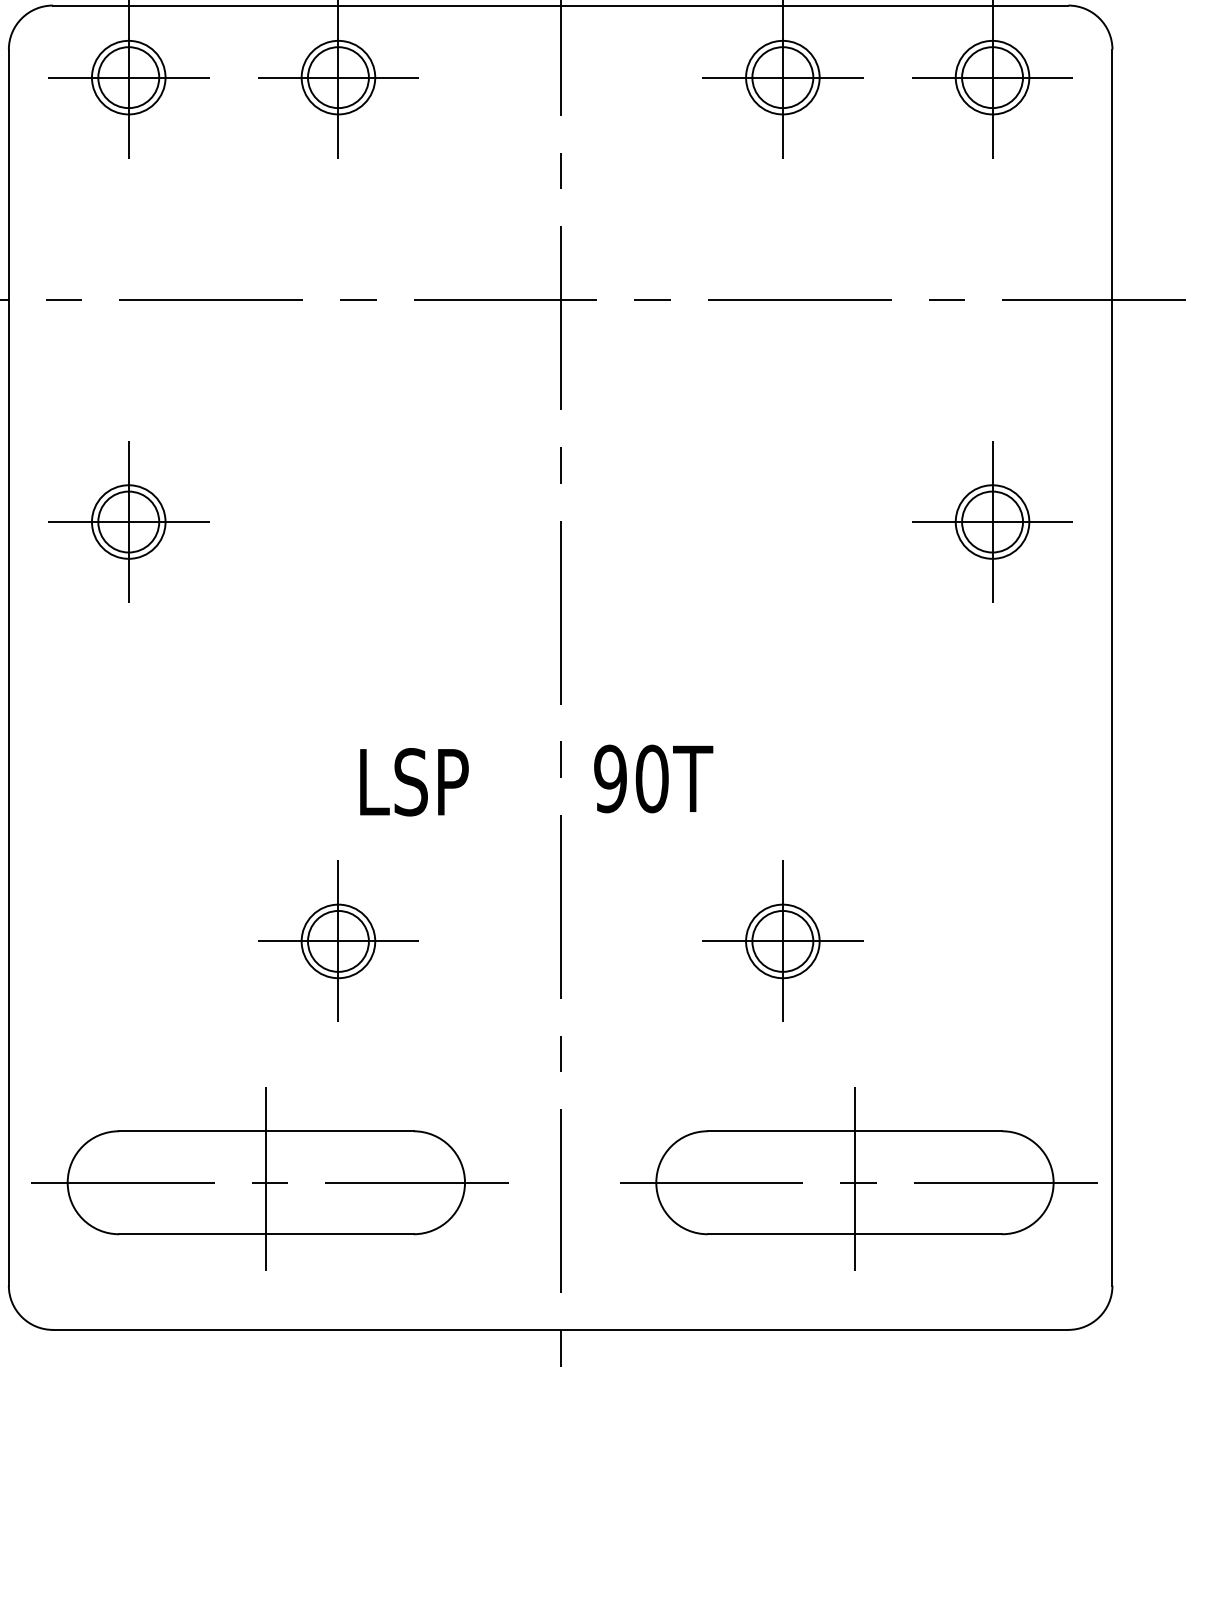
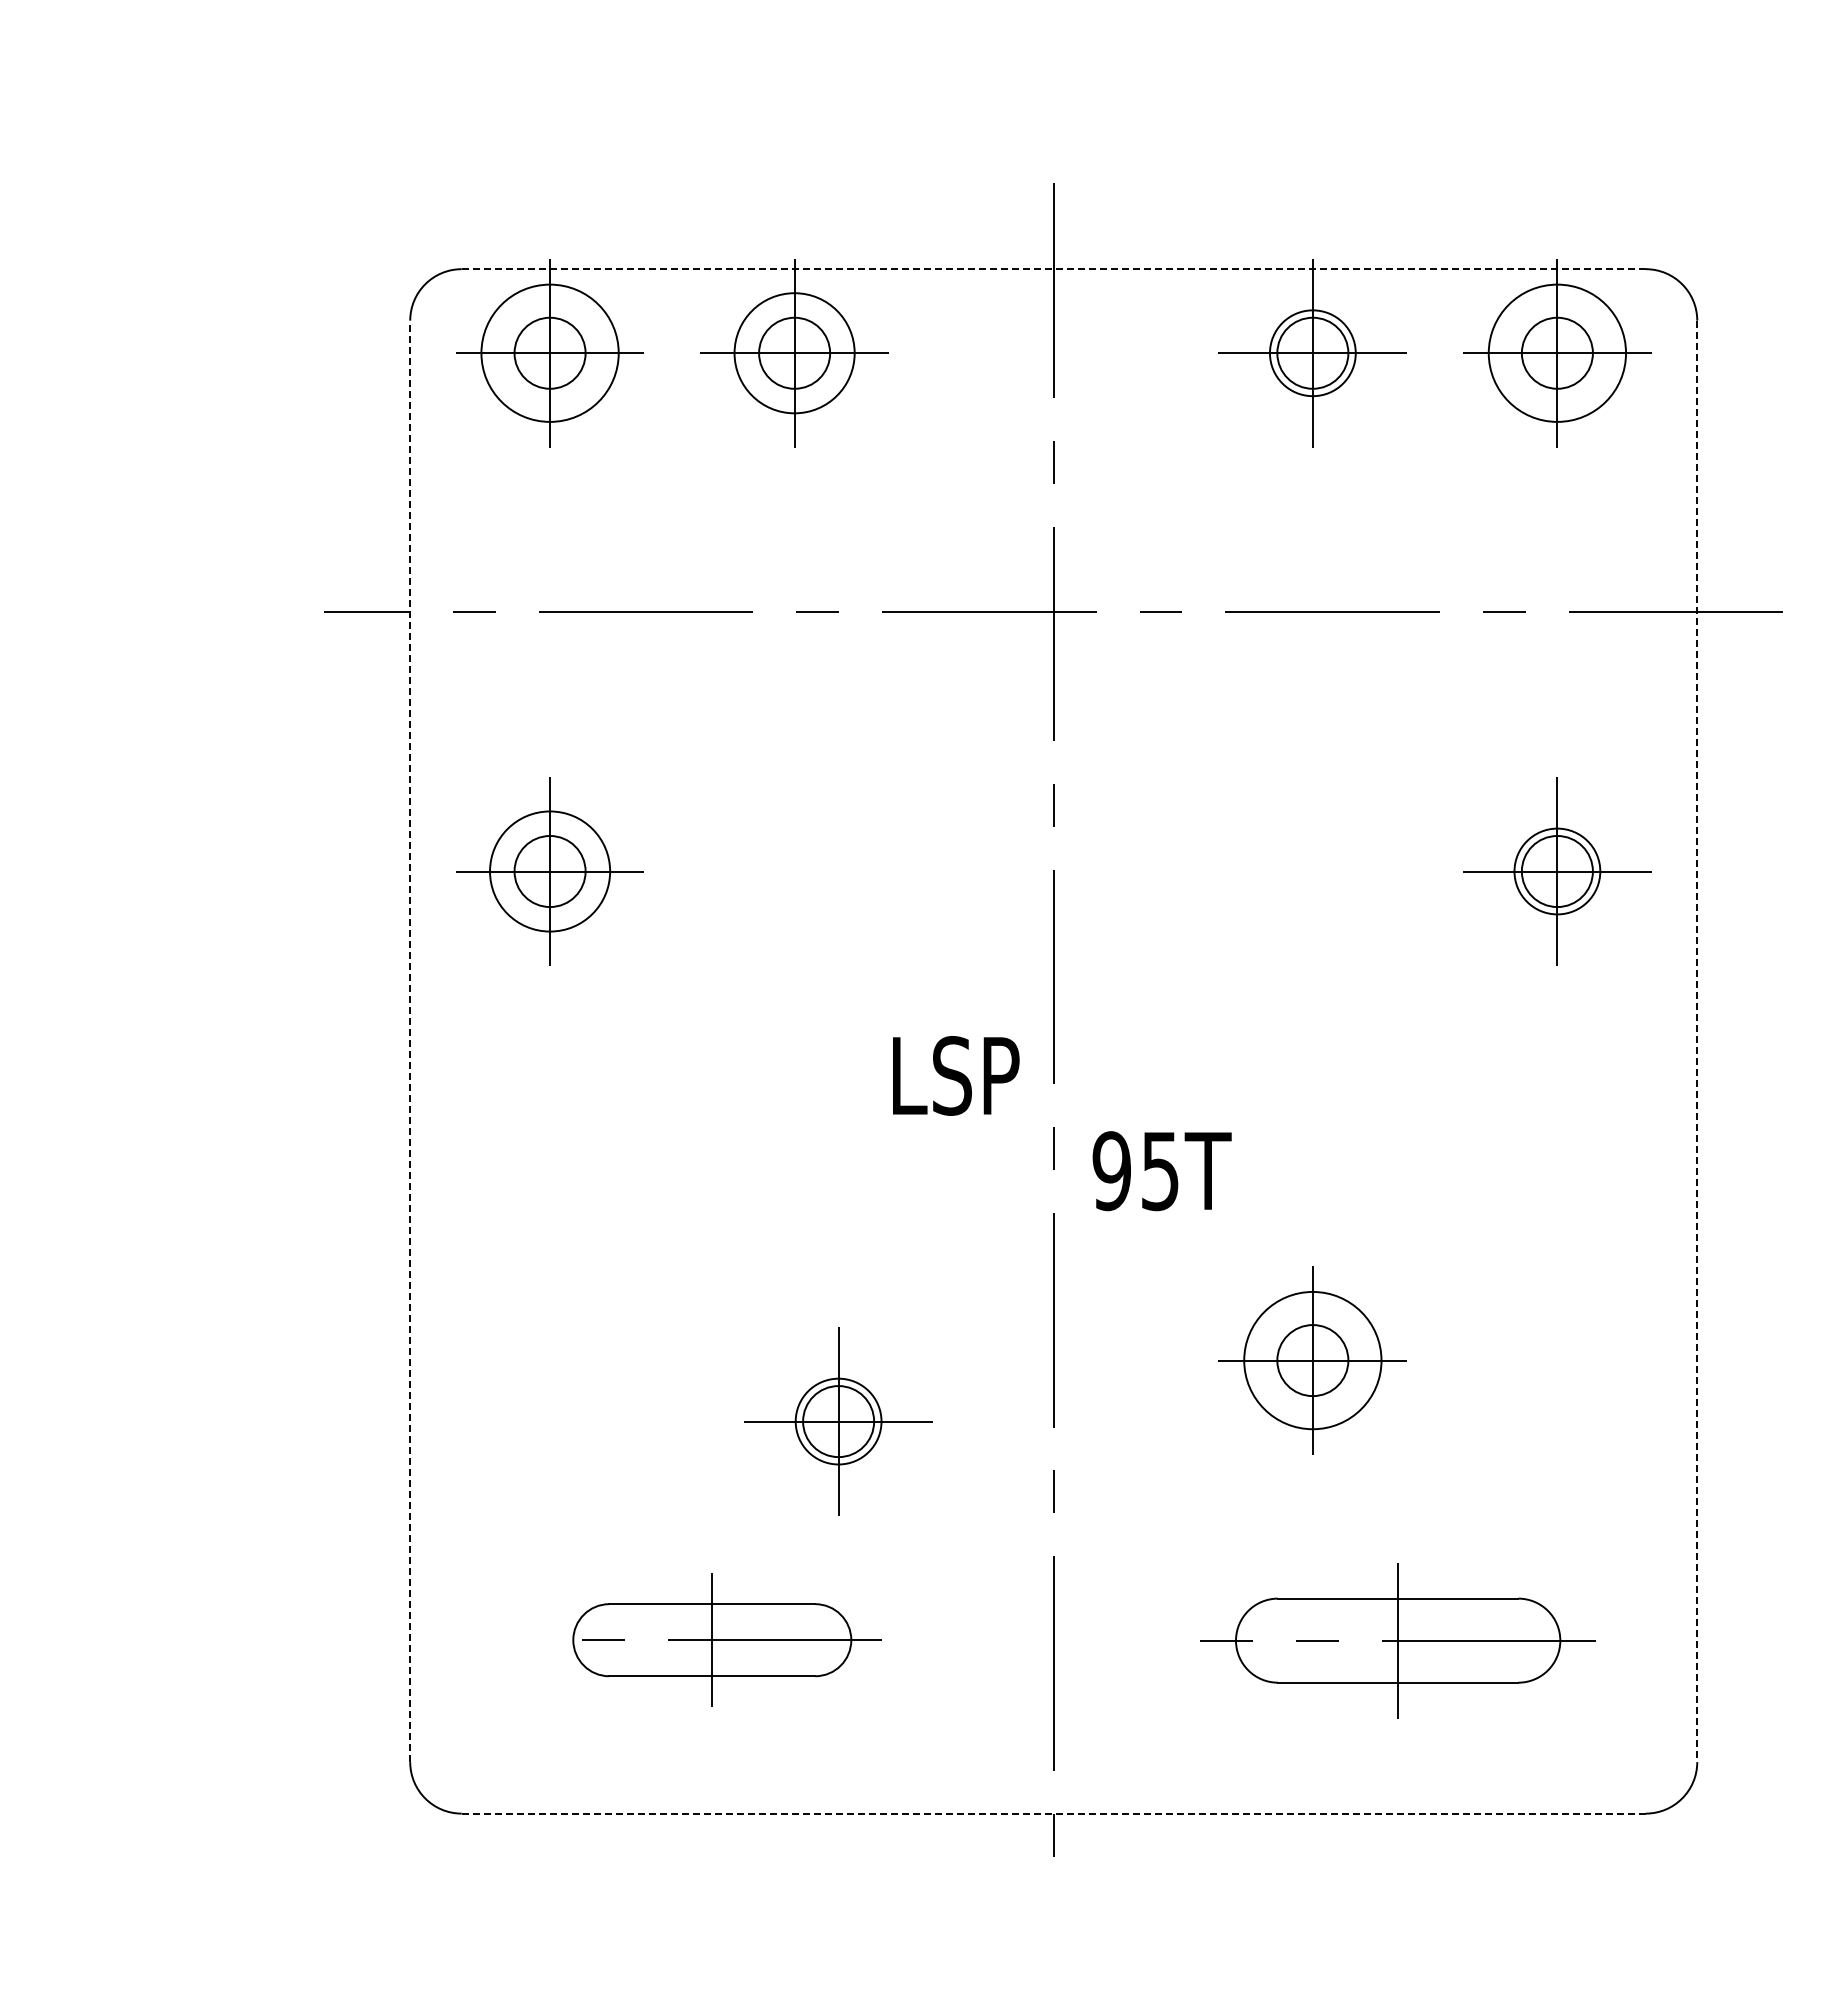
line: (561, 5) -> (1054, 269), solid -> dashed
circle: (128, 77) -> (549, 353), size x1.6
circle: (338, 77) -> (794, 353), size x1.4
circle: (992, 77) -> (1557, 353), size x1.6
circle: (128, 522) -> (549, 871), size x1.4
line: (9, 667) -> (410, 1041), solid -> dashed
line: (1112, 667) -> (1697, 1041), solid -> dashed
text: (652, 779) -> (1160, 1171), 90T -> 95T
text: (414, 781) -> (956, 1075), moved
part: (338, 941) -> (838, 1421), moved
circle: (782, 941) -> (1312, 1360), size x1.6
part: (269, 1178) -> (714, 1637), size x0.6
part: (858, 1178) -> (1400, 1637), size x0.7
line: (560, 1329) -> (1053, 1813), solid -> dashed

